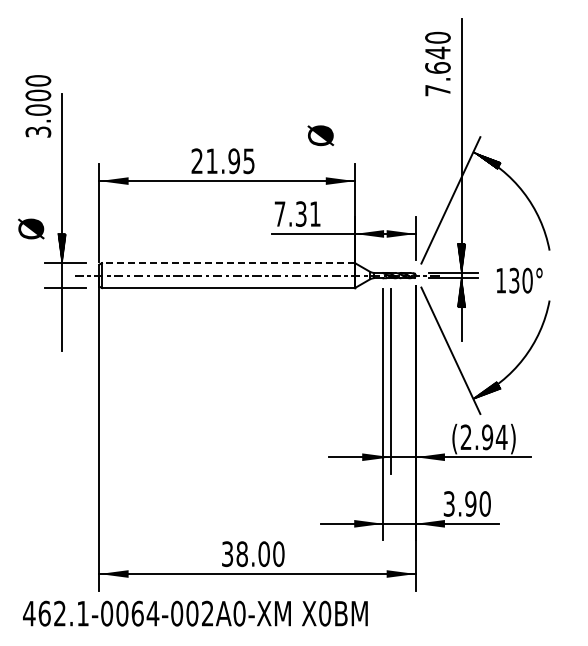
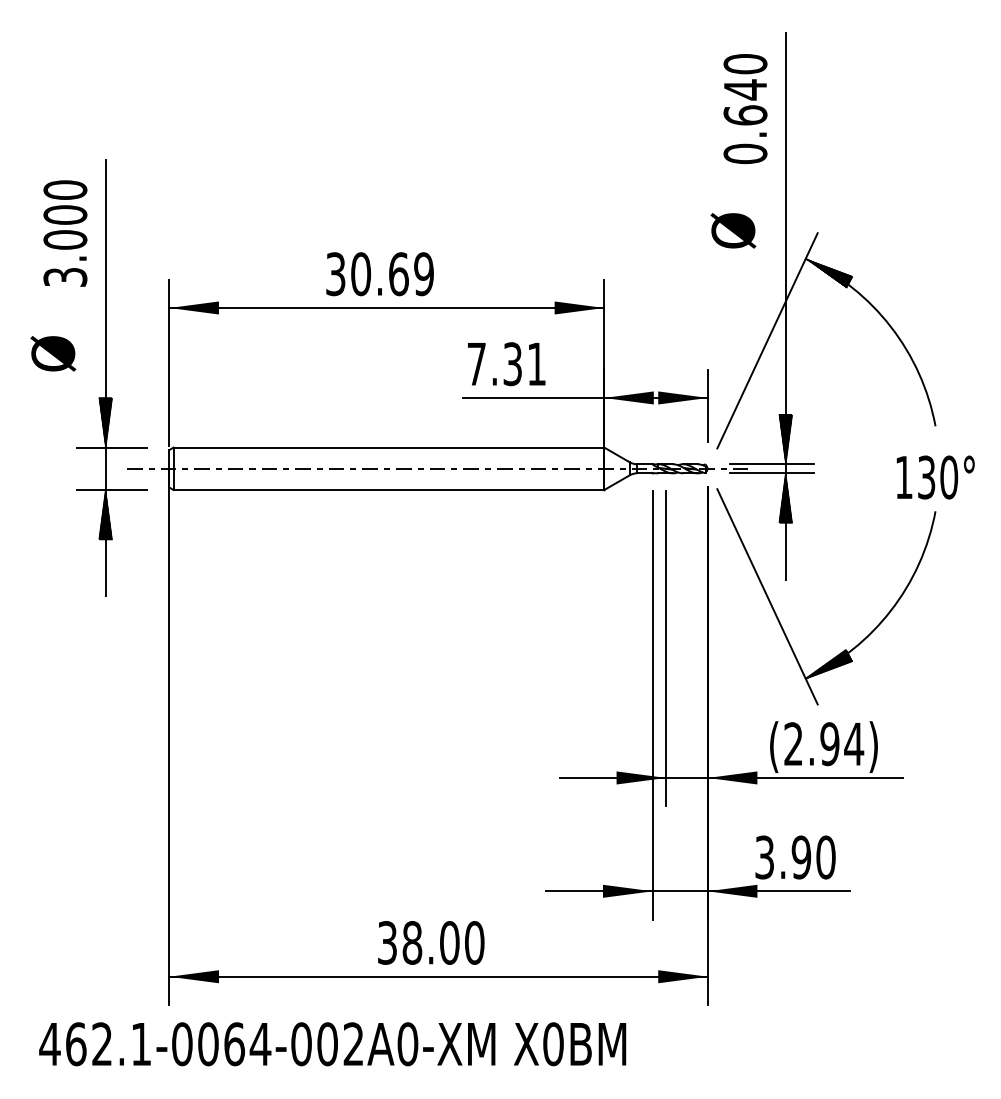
text: (437, 90) -> (744, 153), 7.640 -> 0.640
text: (38, 106) -> (65, 233), moved
text: (320, 135) -> (732, 230), moved
text: (222, 161) -> (378, 274), 21.95 -> 30.69
text: (31, 228) -> (53, 352), moved
line: (227, 263) -> (387, 448), dashed -> solid
text: (519, 280) -> (935, 477), moved
hatch: (61, 302) -> (104, 514), added

